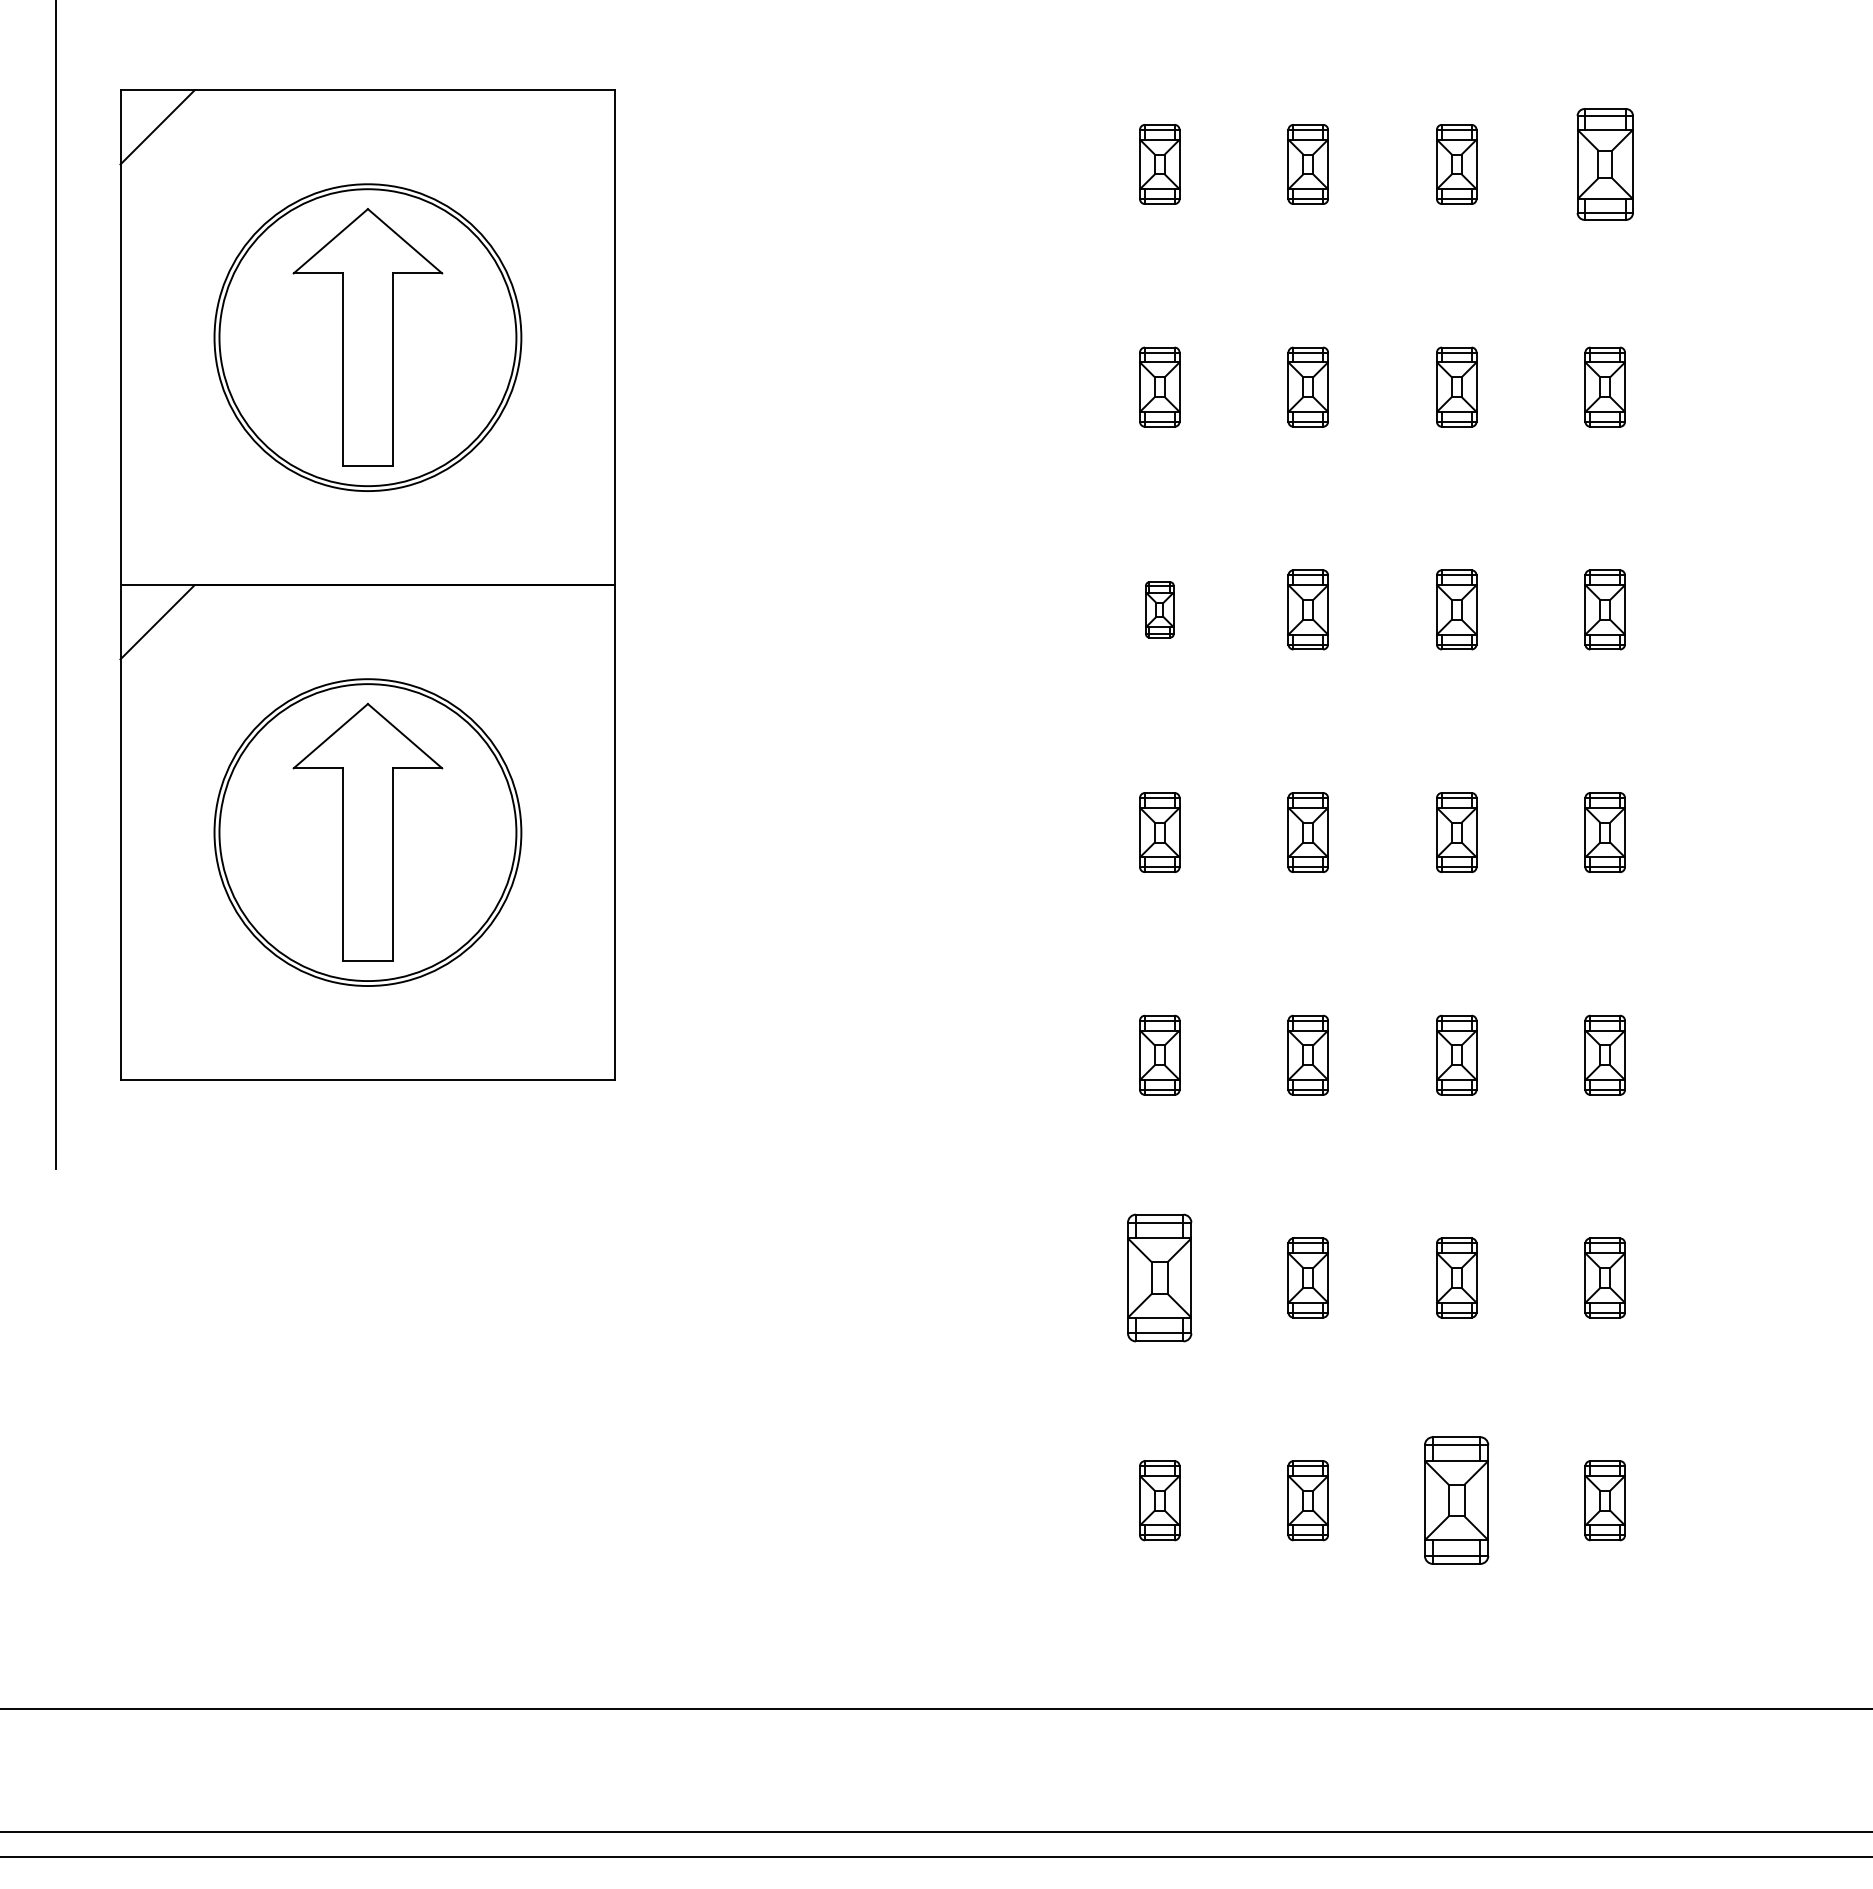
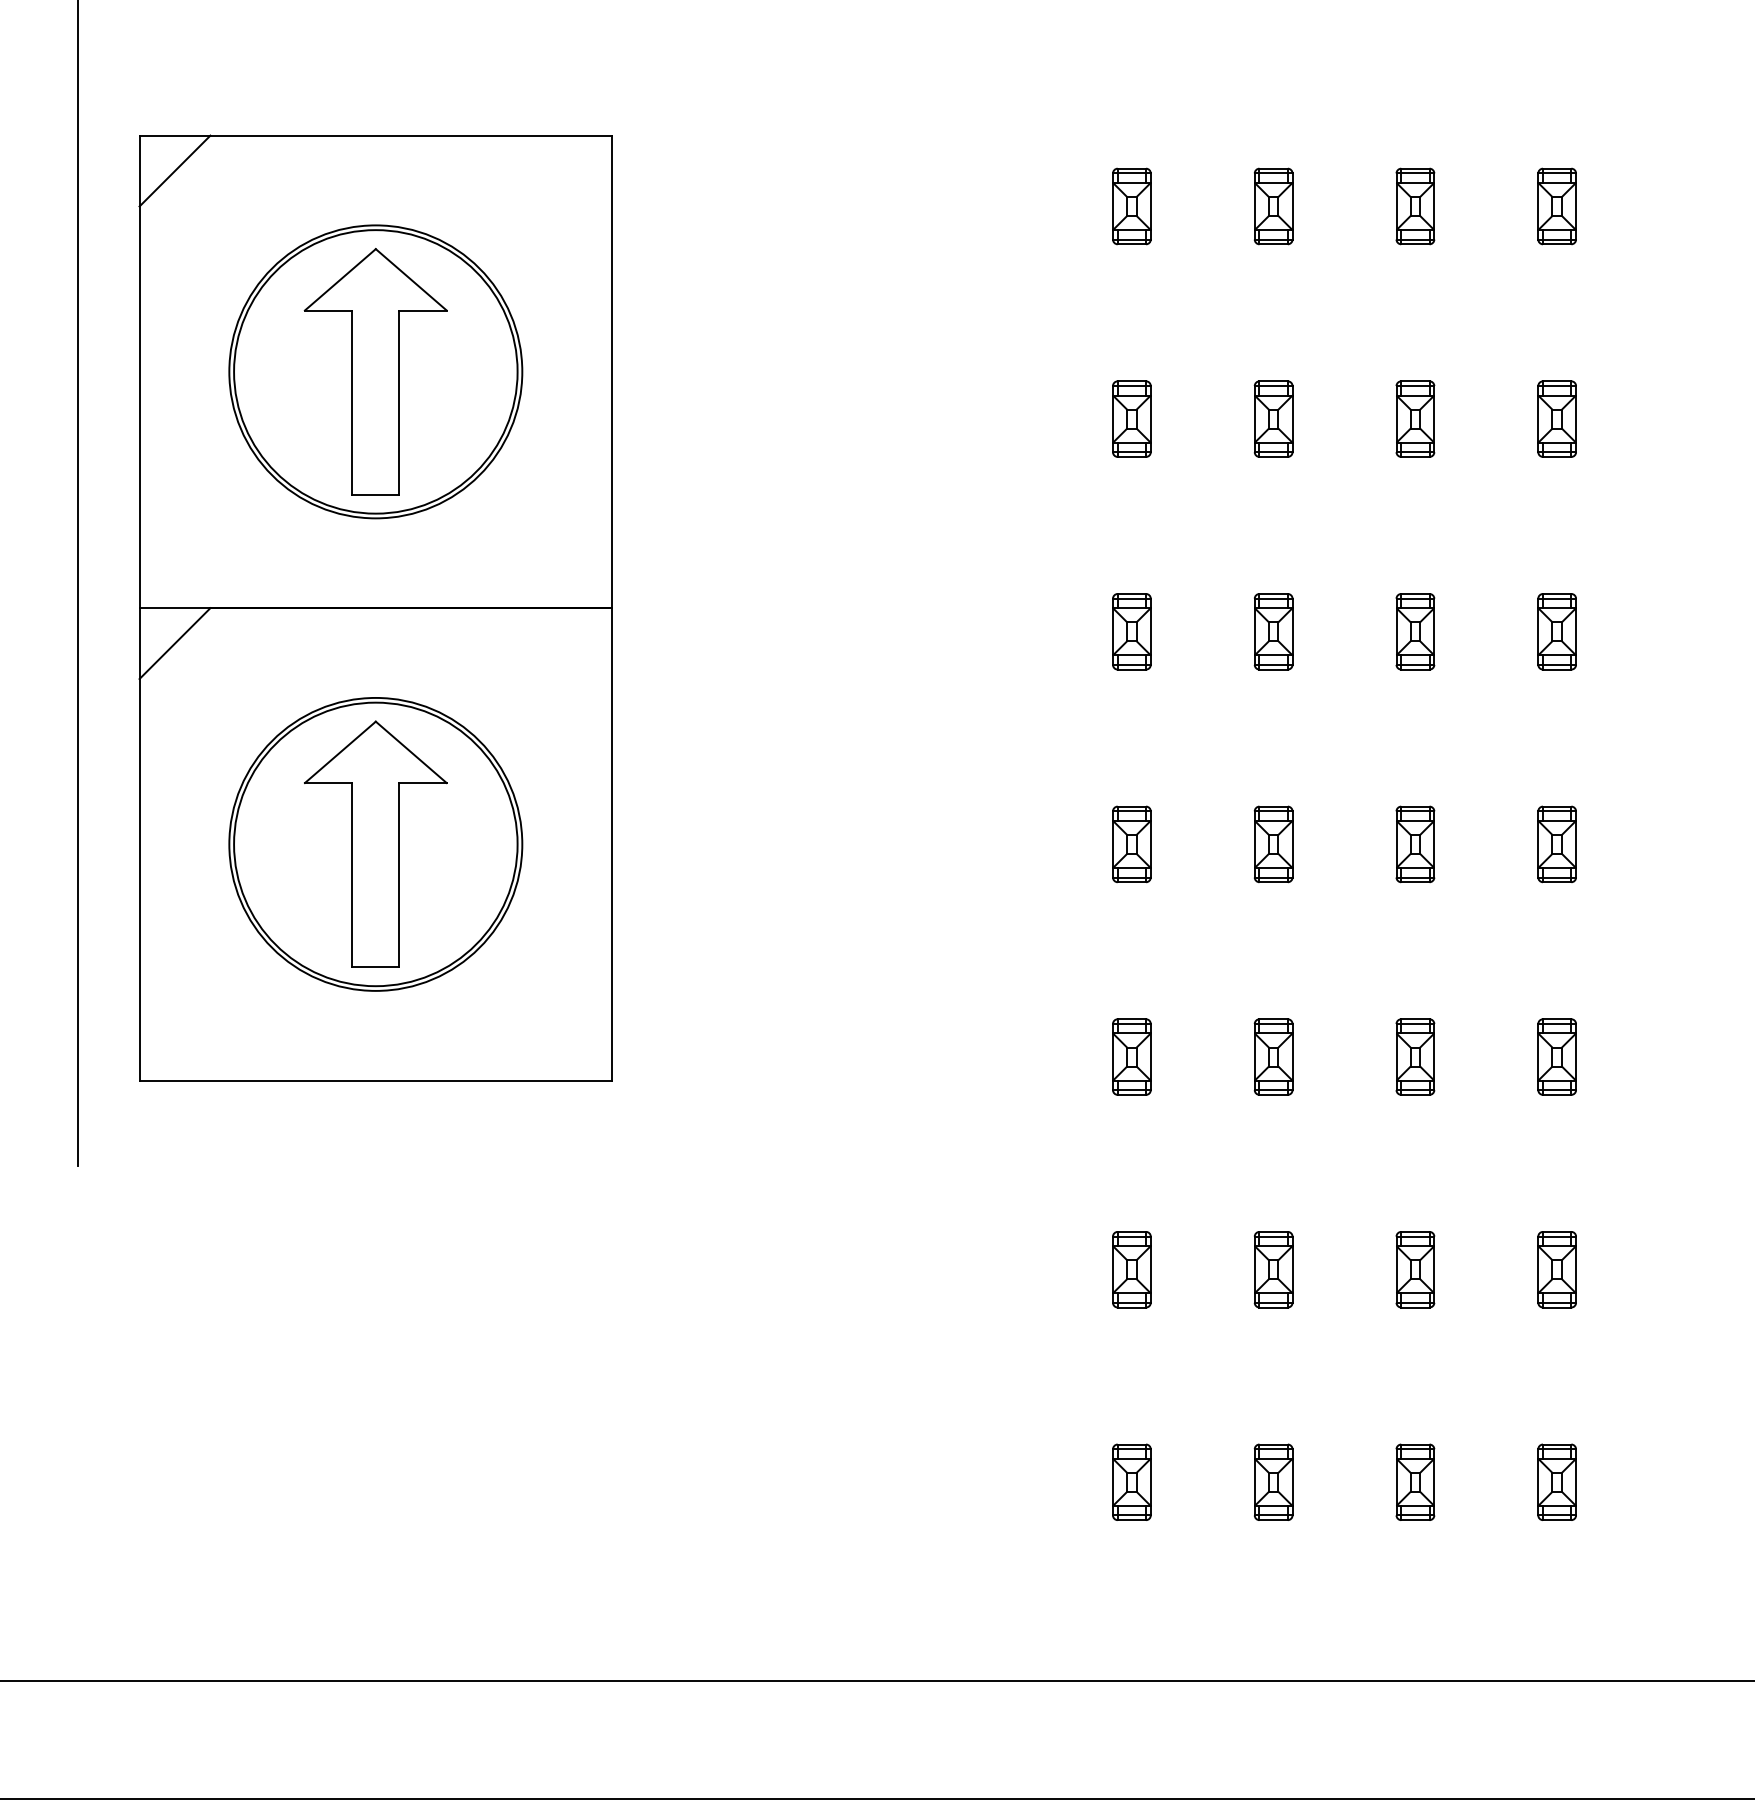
part: (1604, 164) -> (1556, 206), size x0.71
part: (1159, 609) -> (1131, 631), size x1.43
part: (1159, 1277) -> (1131, 1269), size x0.62
part: (1456, 1500) -> (1415, 1482), size x0.62

